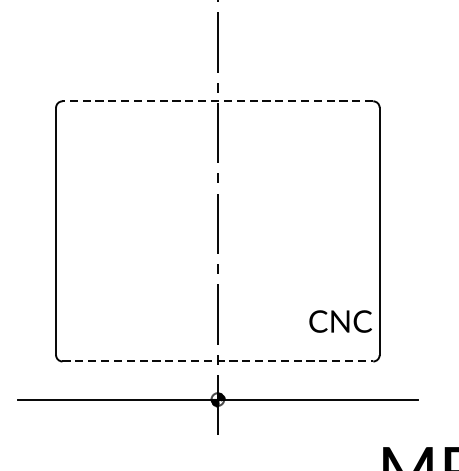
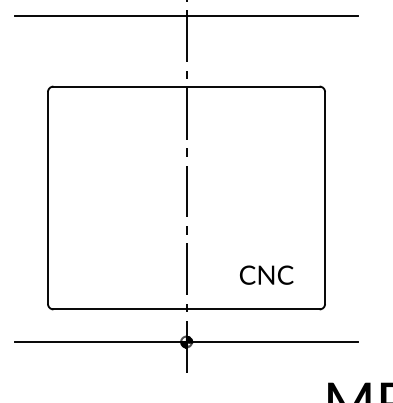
line: (217, 18) -> (186, 15), added
line: (217, 101) -> (186, 86), dashed -> solid
text: (340, 320) -> (266, 274), moved
line: (218, 361) -> (187, 309), dashed -> solid

